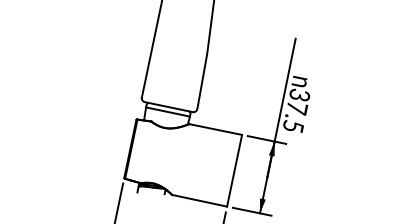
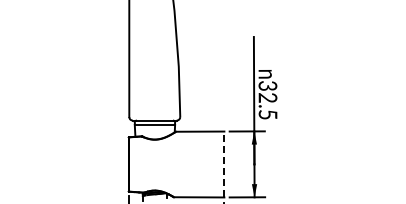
text: (296, 107) -> (267, 97), 37.5 -> 32.5
line: (234, 170) -> (224, 164), solid -> dashed

